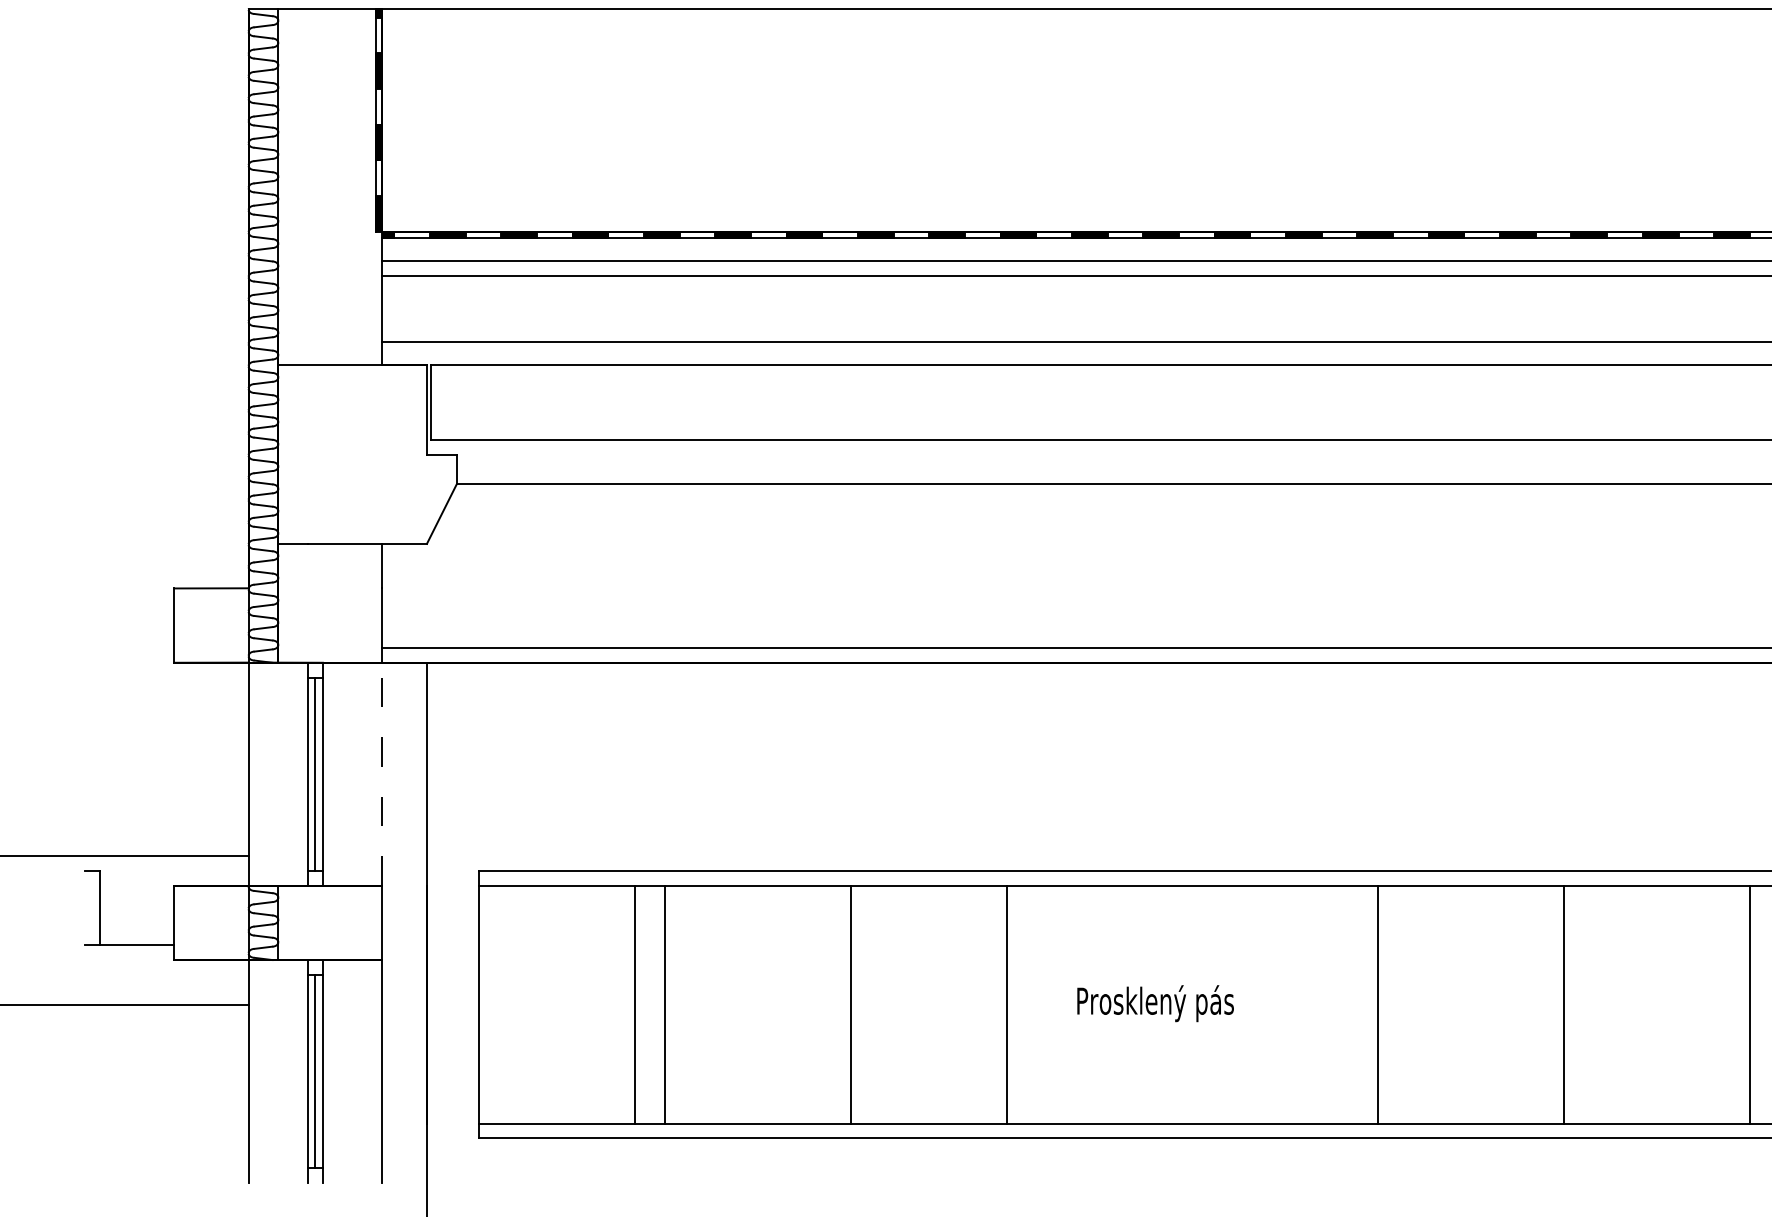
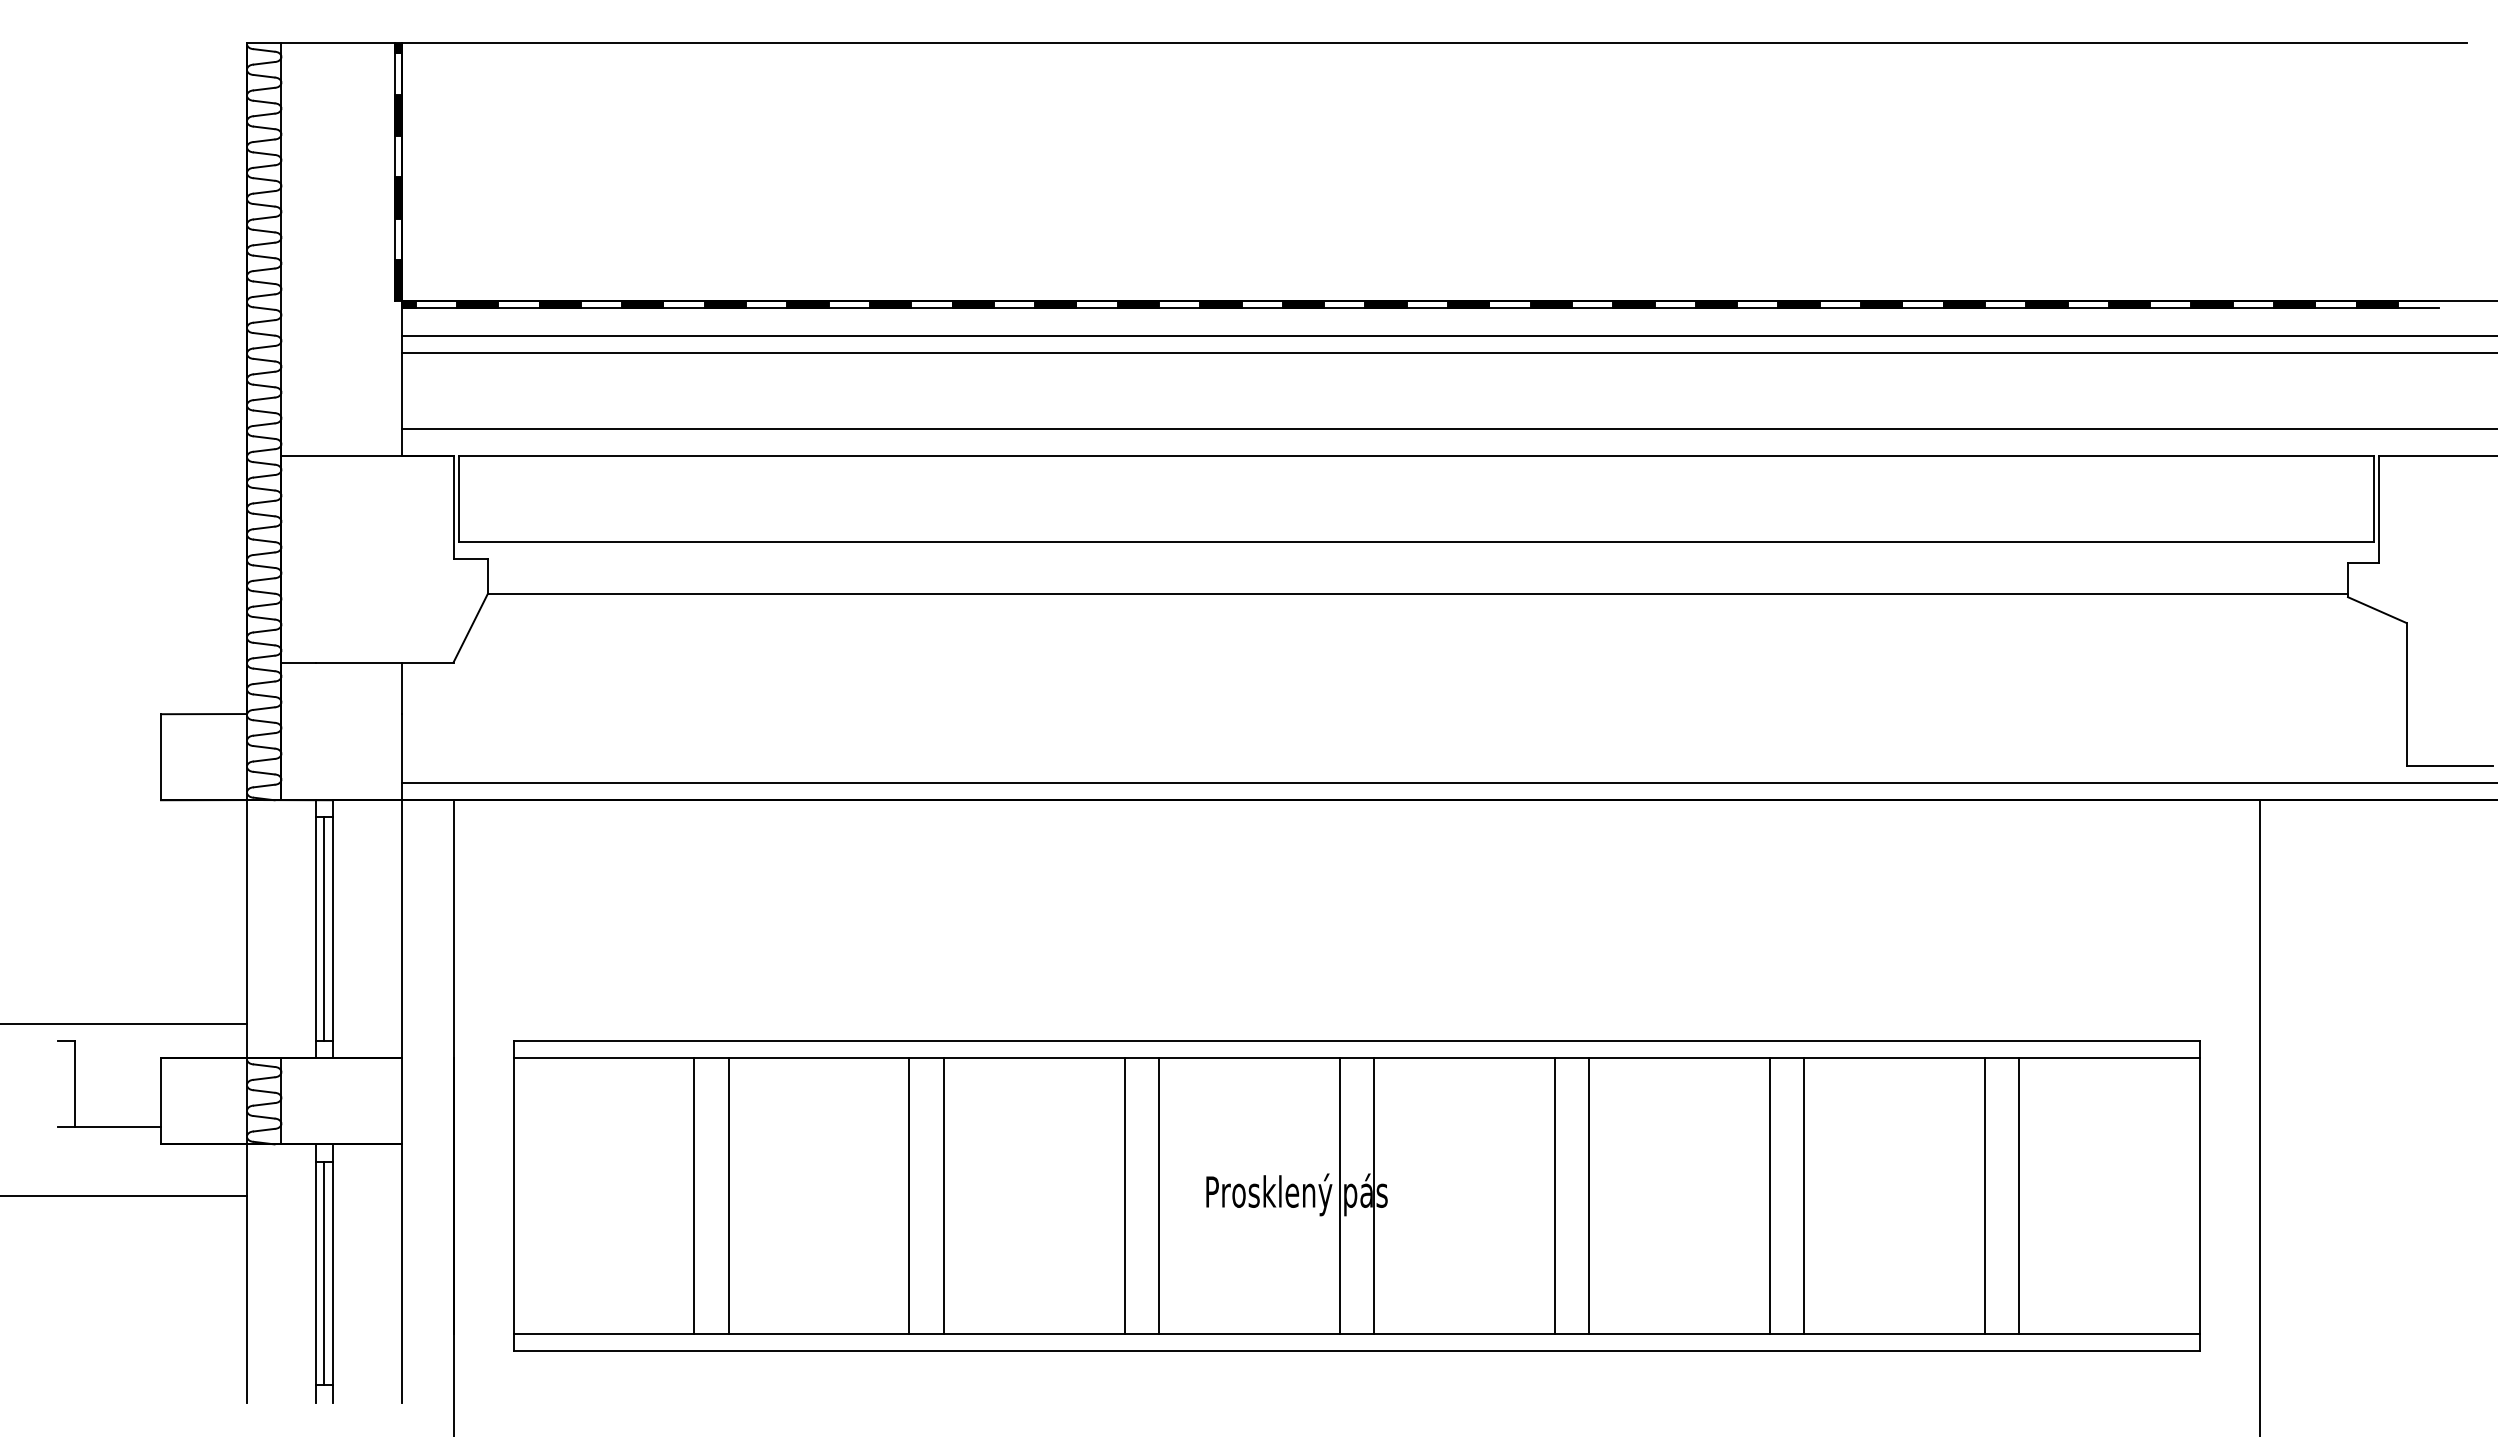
line: (382, 773) -> (401, 928), dashed -> solid
line: (820, 1004) -> (909, 1195), added
line: (1036, 1004) -> (1159, 1195), added
line: (1192, 1004) -> (1339, 1195), added
line: (1222, 1004) -> (1374, 1195), added
line: (1408, 1004) -> (1589, 1195), added
line: (1593, 1004) -> (1804, 1195), added

